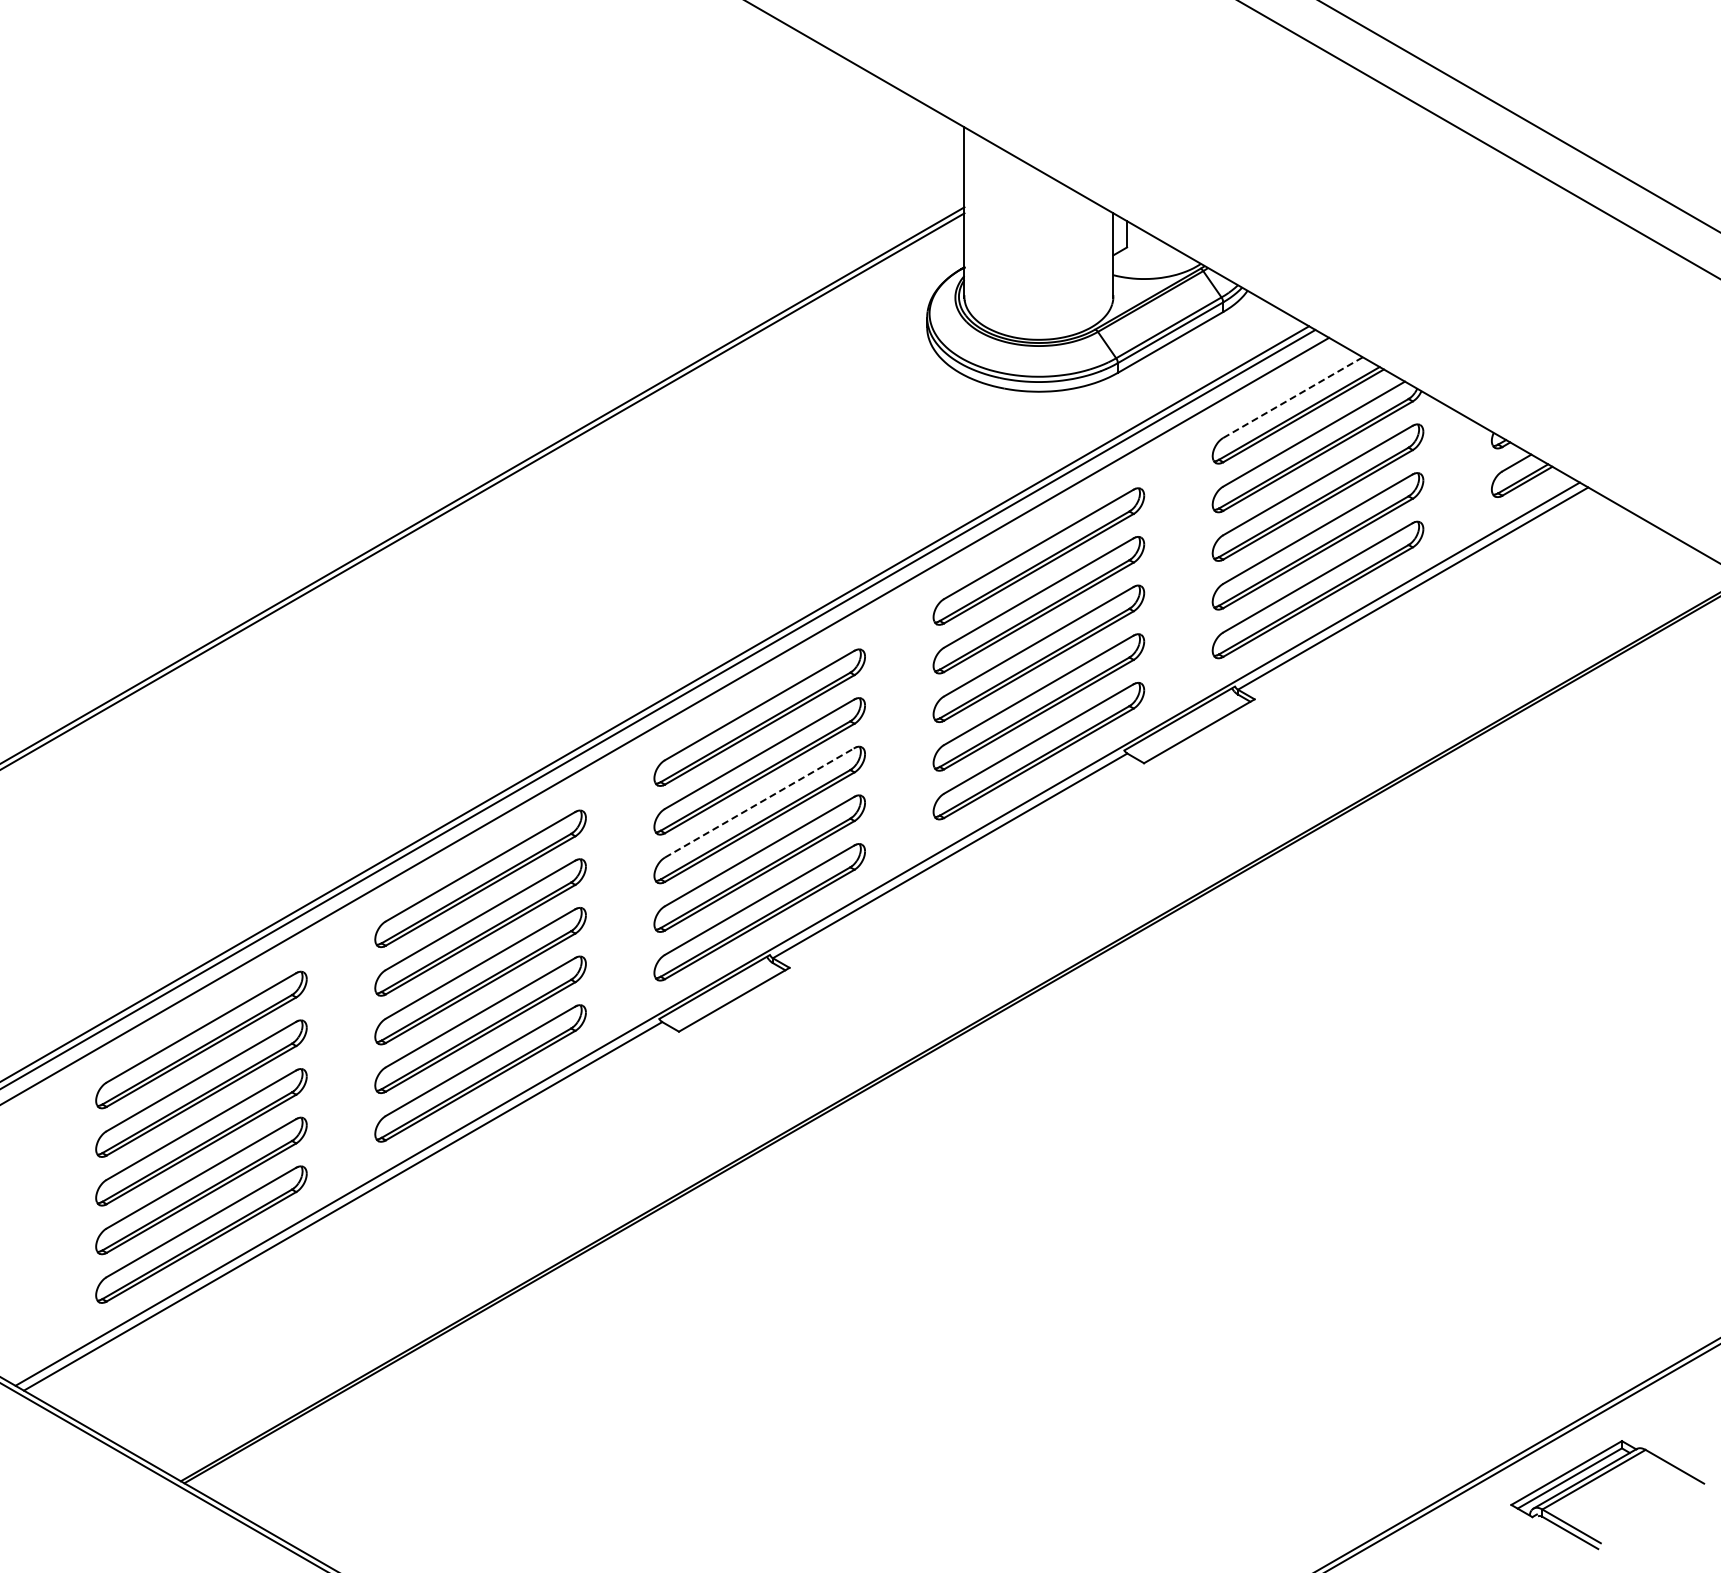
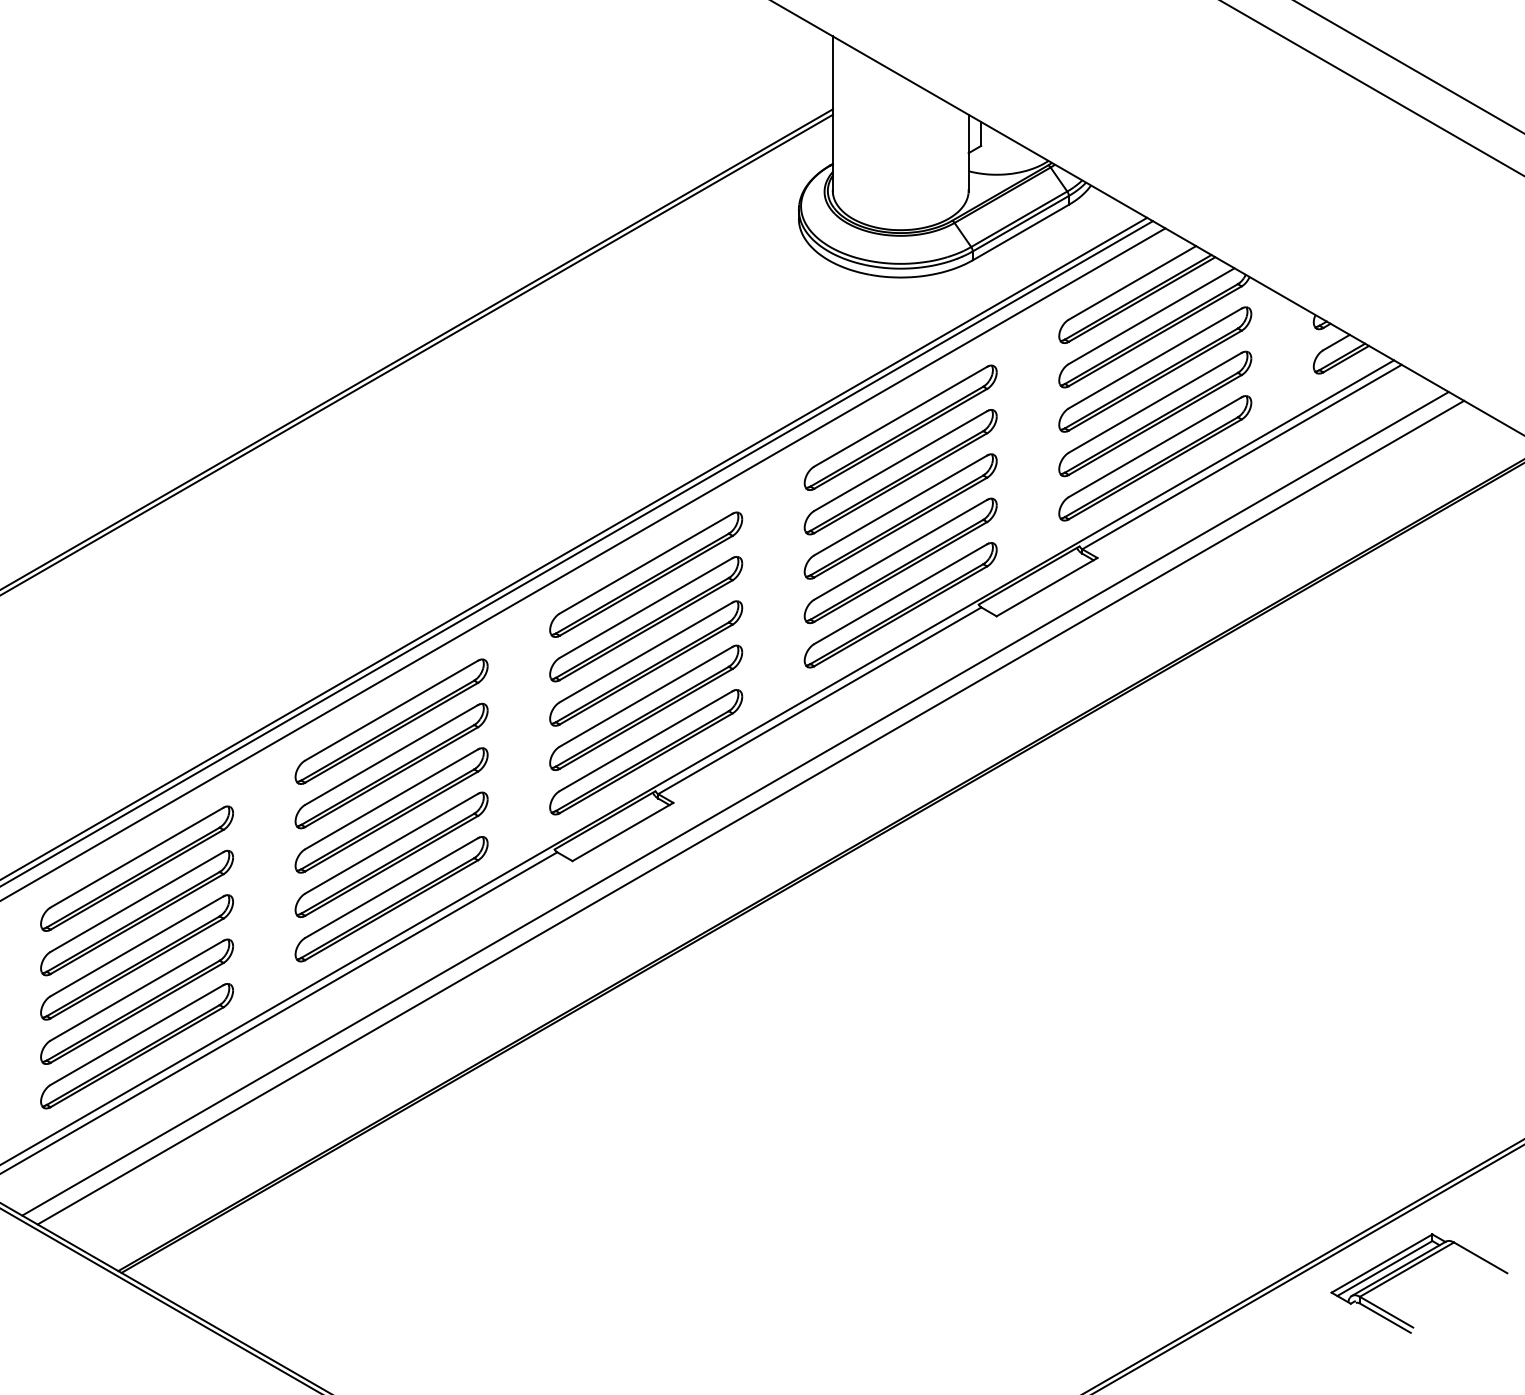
line: (1293, 397) -> (1132, 282), dashed -> solid
line: (760, 802) -> (646, 652), dashed -> solid
line: (857, 968) -> (735, 803), added
line: (874, 978) -> (750, 812), added

